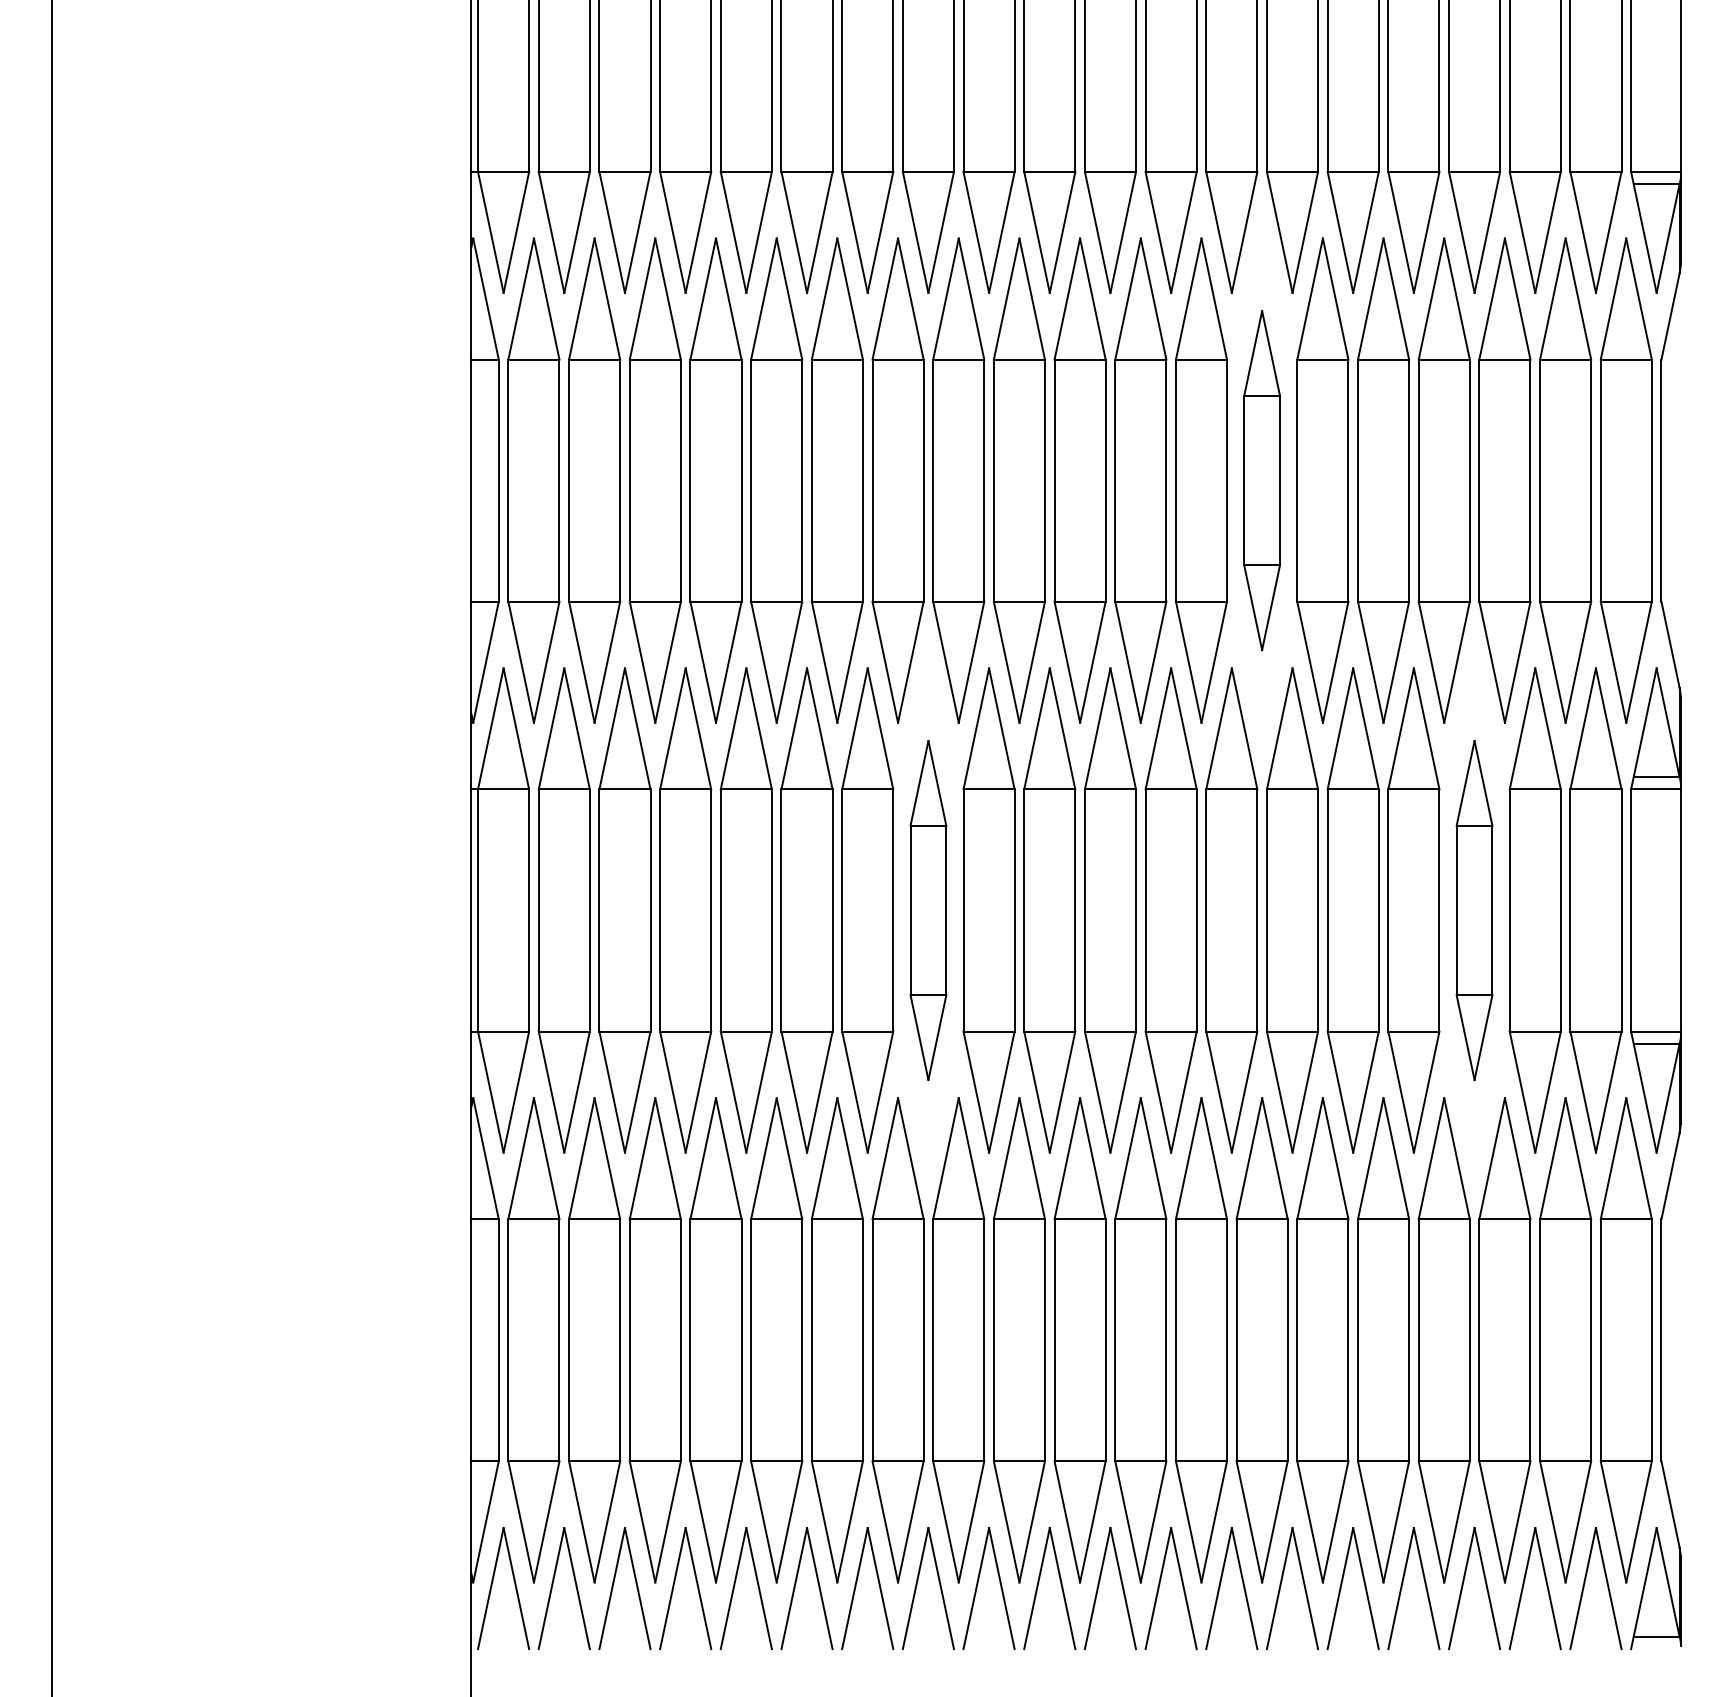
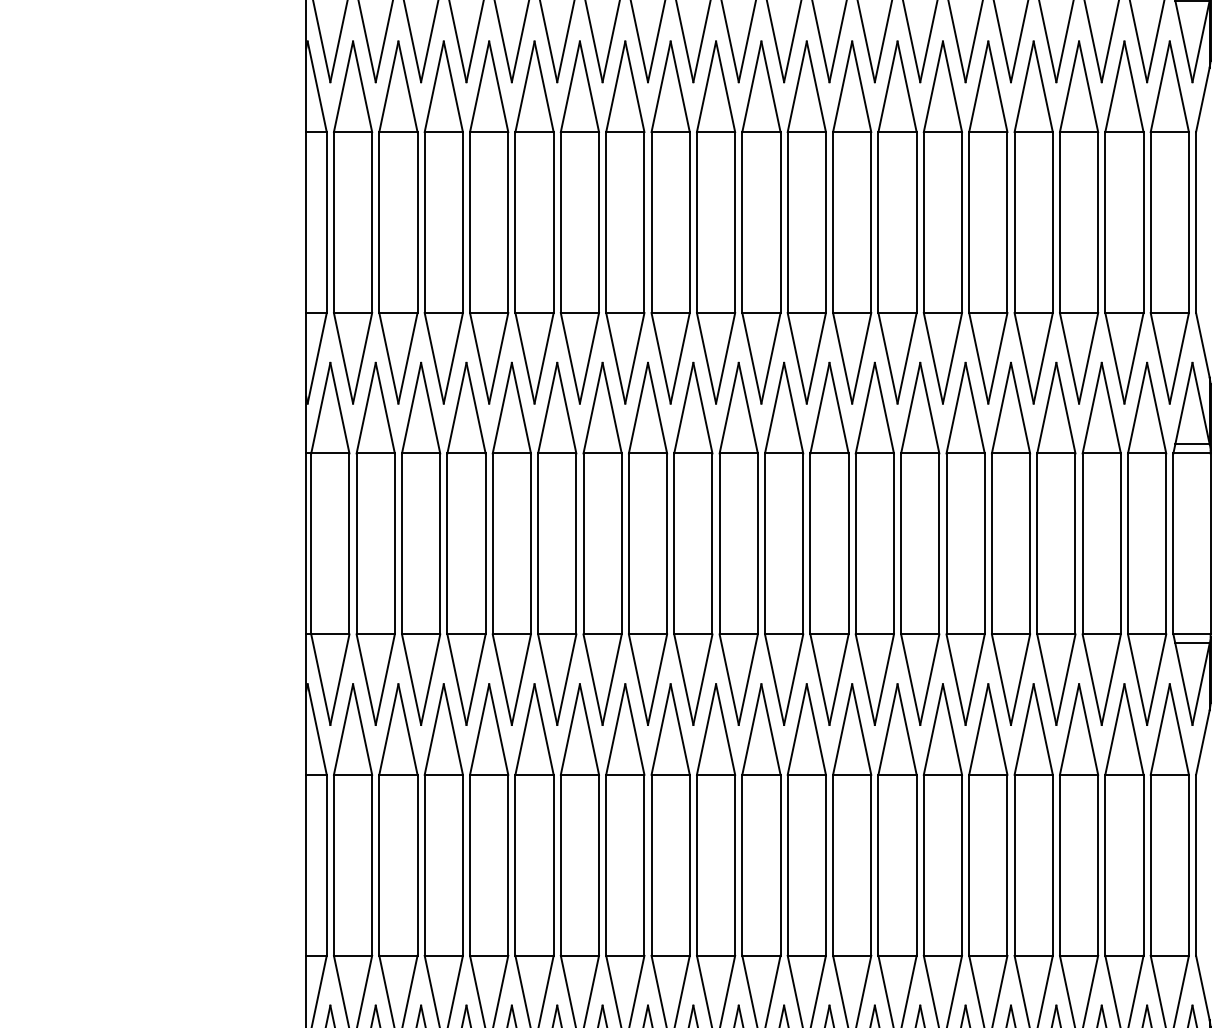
part: (1261, 480) -> (897, 222), size x1.43
part: (928, 910) -> (648, 543), size x1.43
part: (1474, 910) -> (1056, 543), size x1.43

